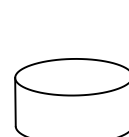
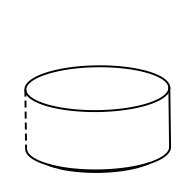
line: (15, 102) -> (25, 119), solid -> dashed

